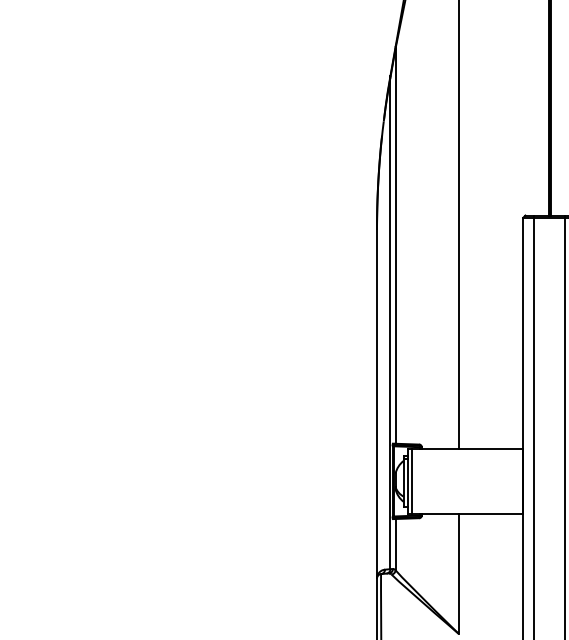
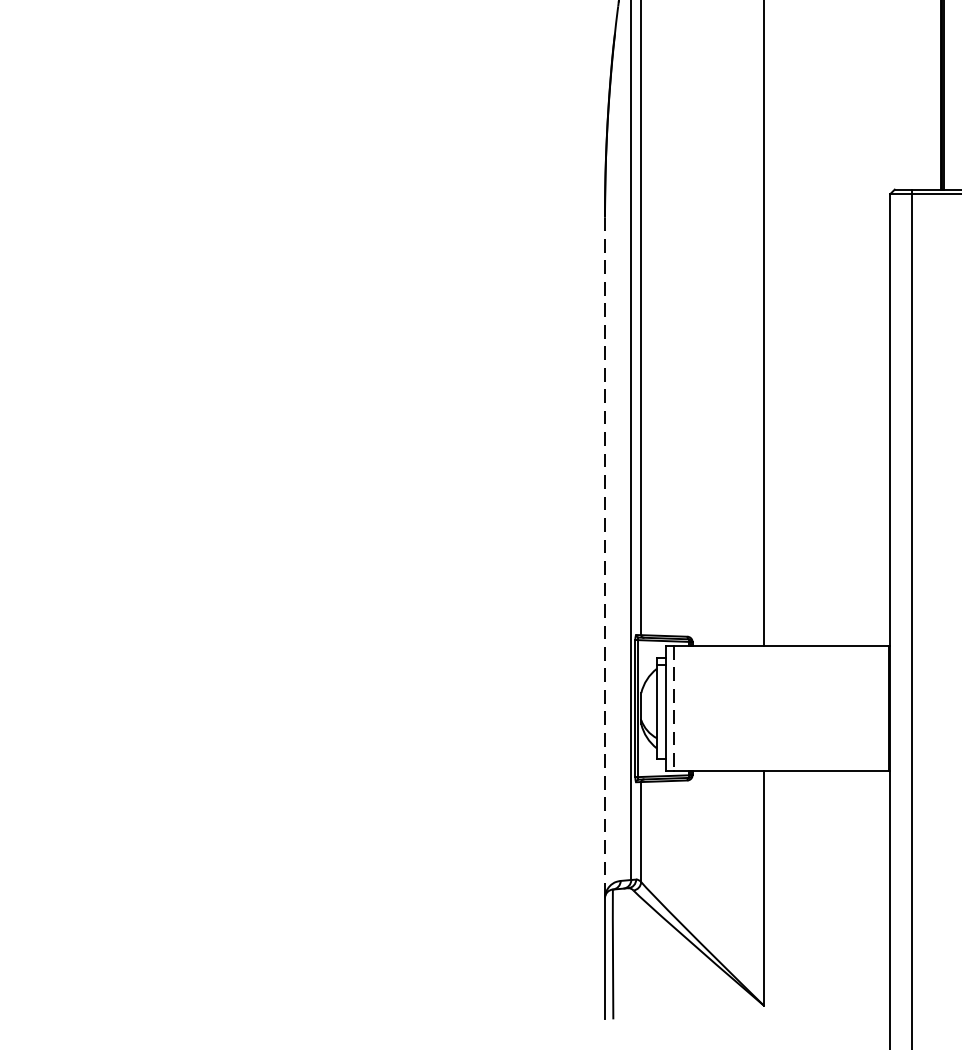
line: (377, 404) -> (605, 558), solid -> dashed
line: (412, 481) -> (674, 708), solid -> dashed

